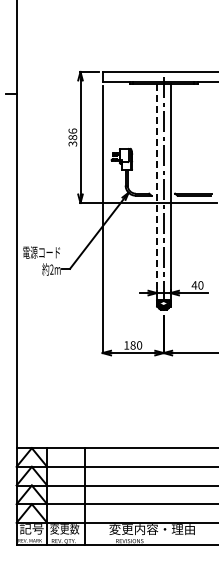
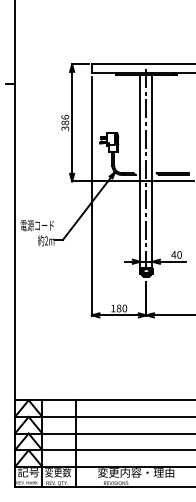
line: (156, 191) -> (139, 171), dashed -> solid

